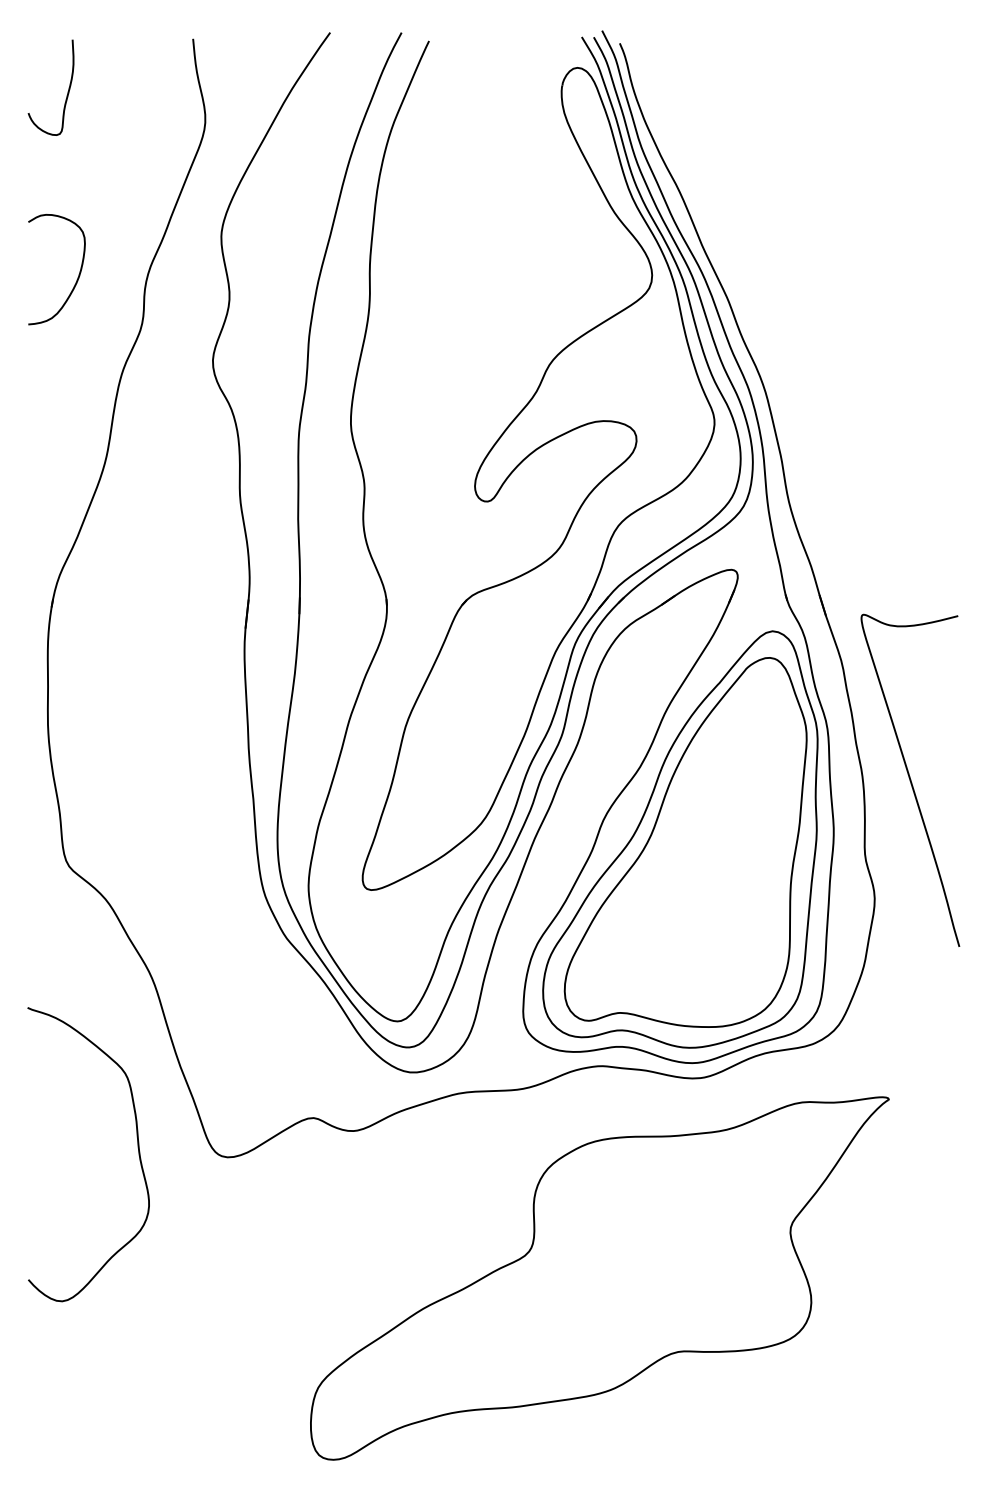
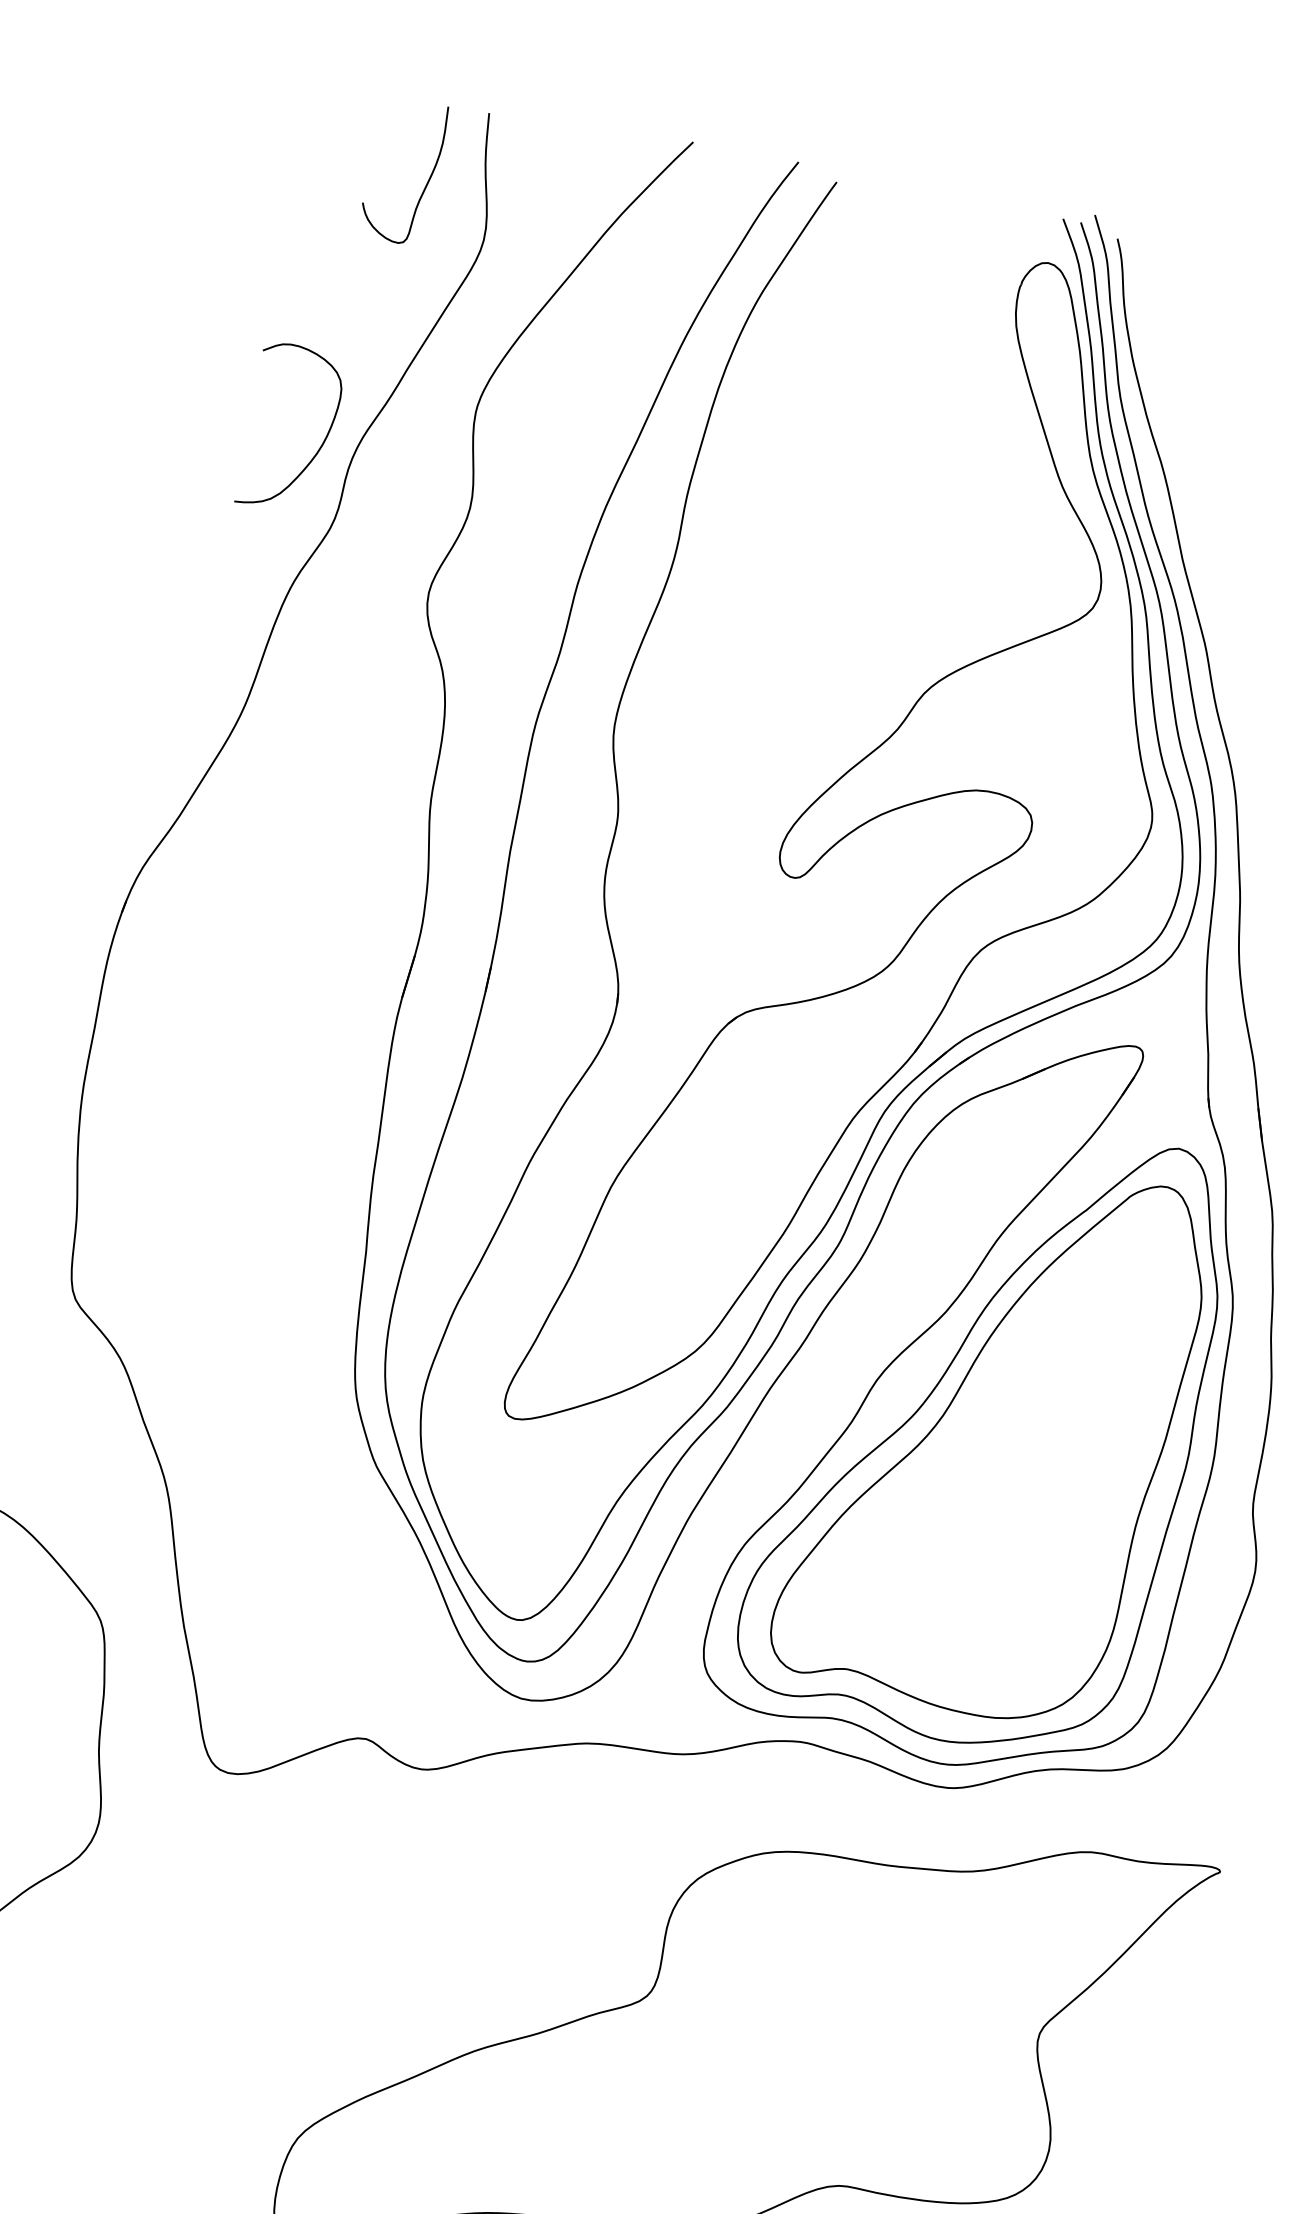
curve: (67, 91) -> (426, 181), moved
curve: (76, 279) -> (317, 448), moved

